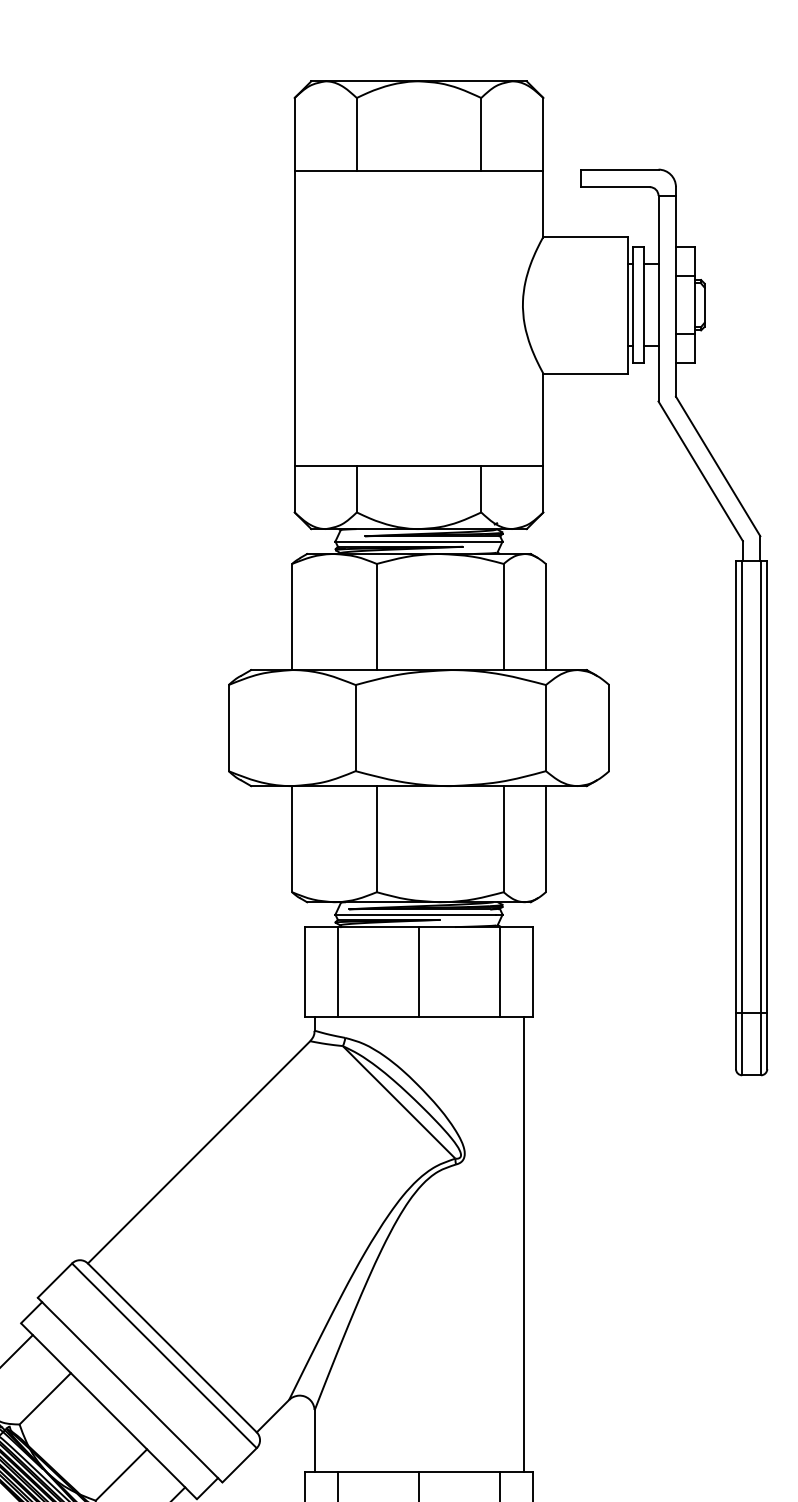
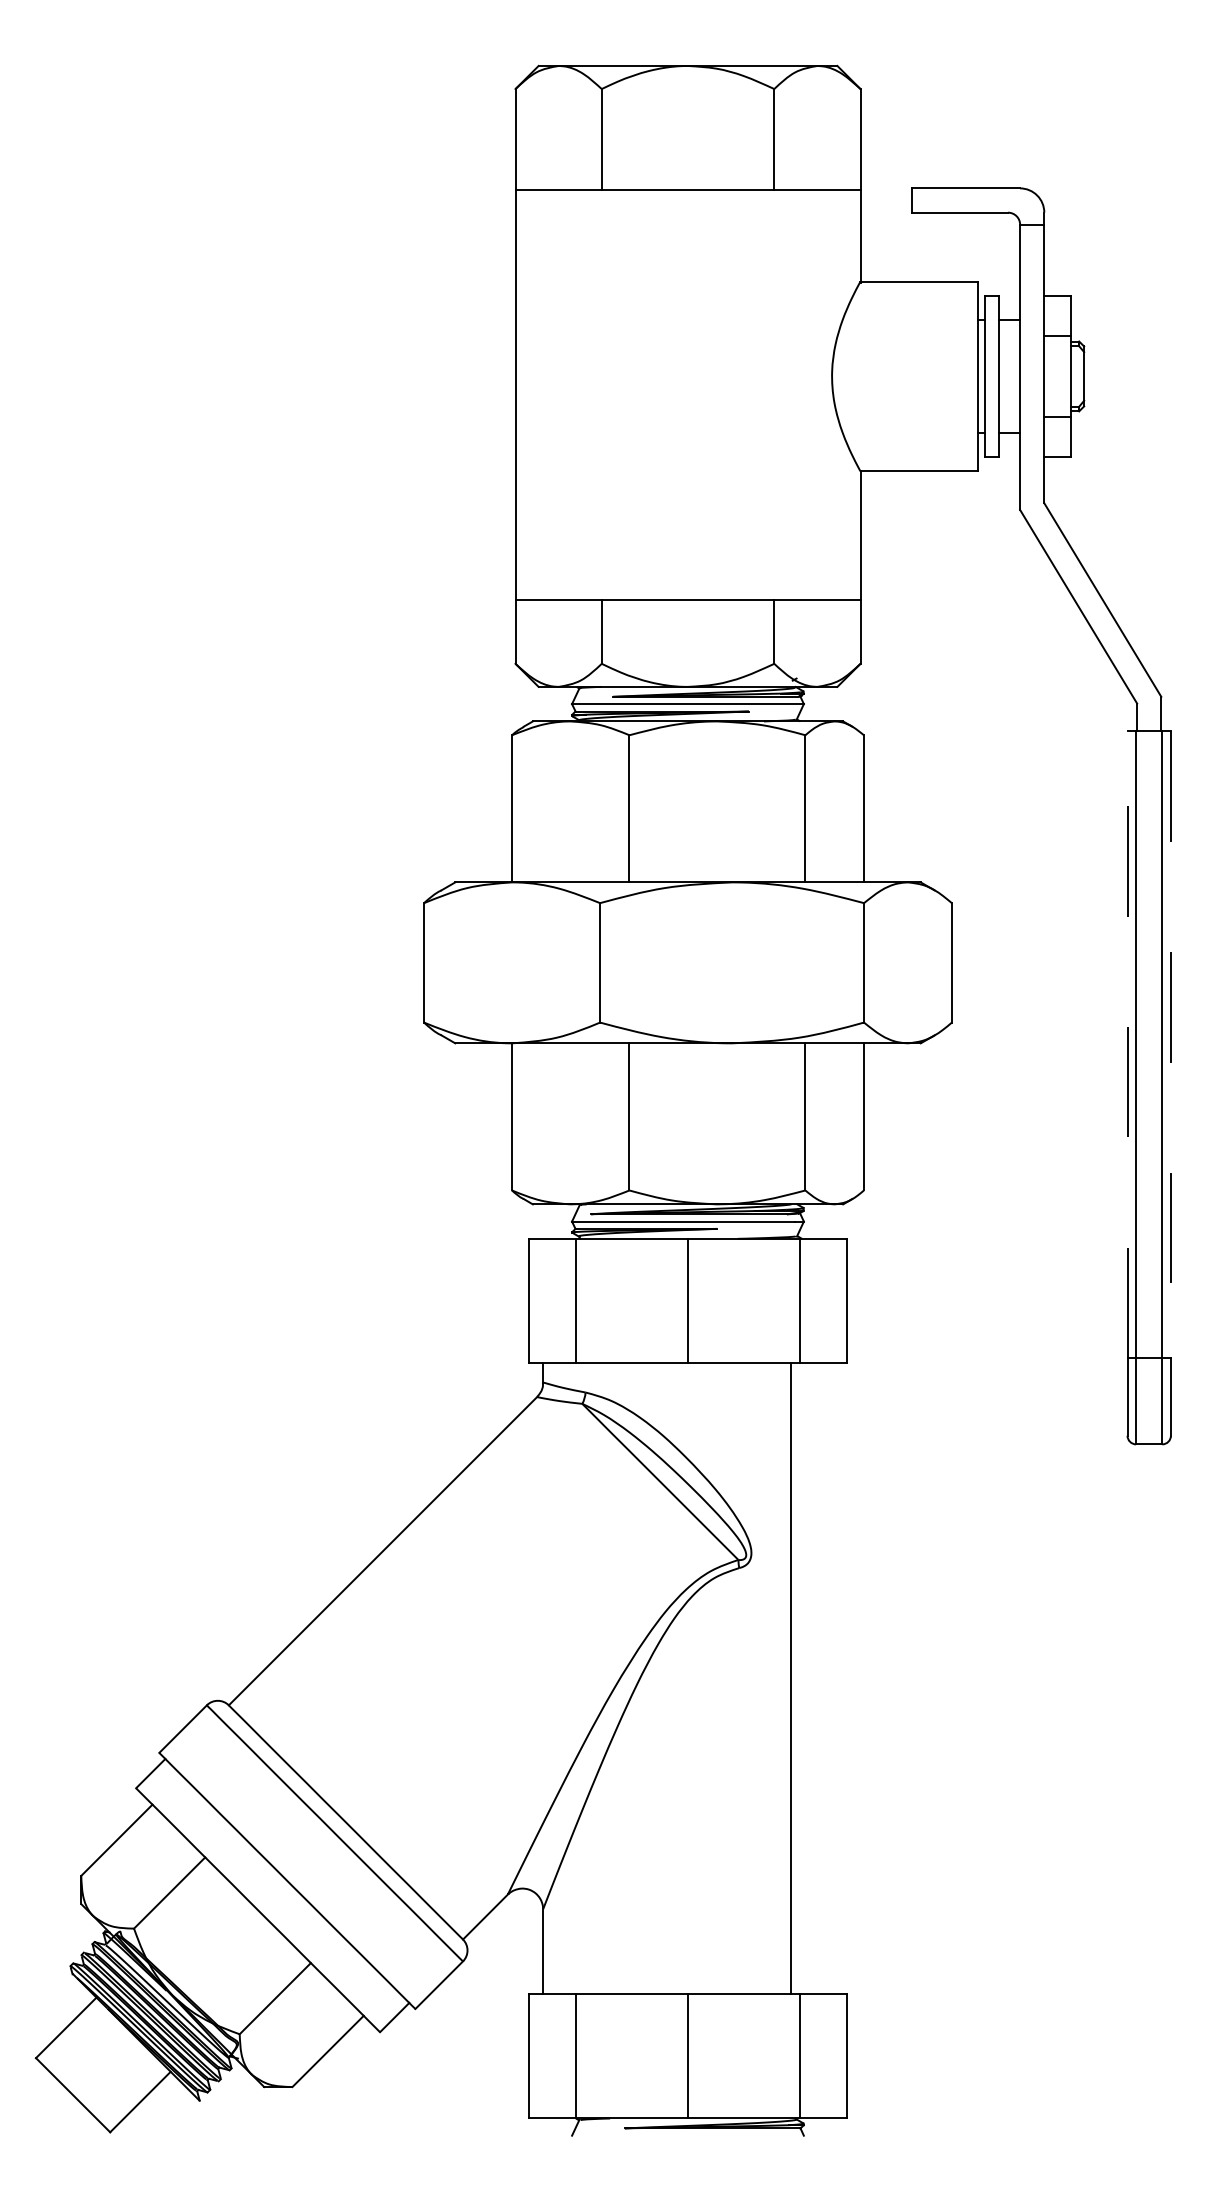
line: (735, 786) -> (1127, 1044), solid -> dashed
line: (766, 787) -> (1170, 1045), solid -> dashed
line: (523, 1244) -> (790, 1678), moved

